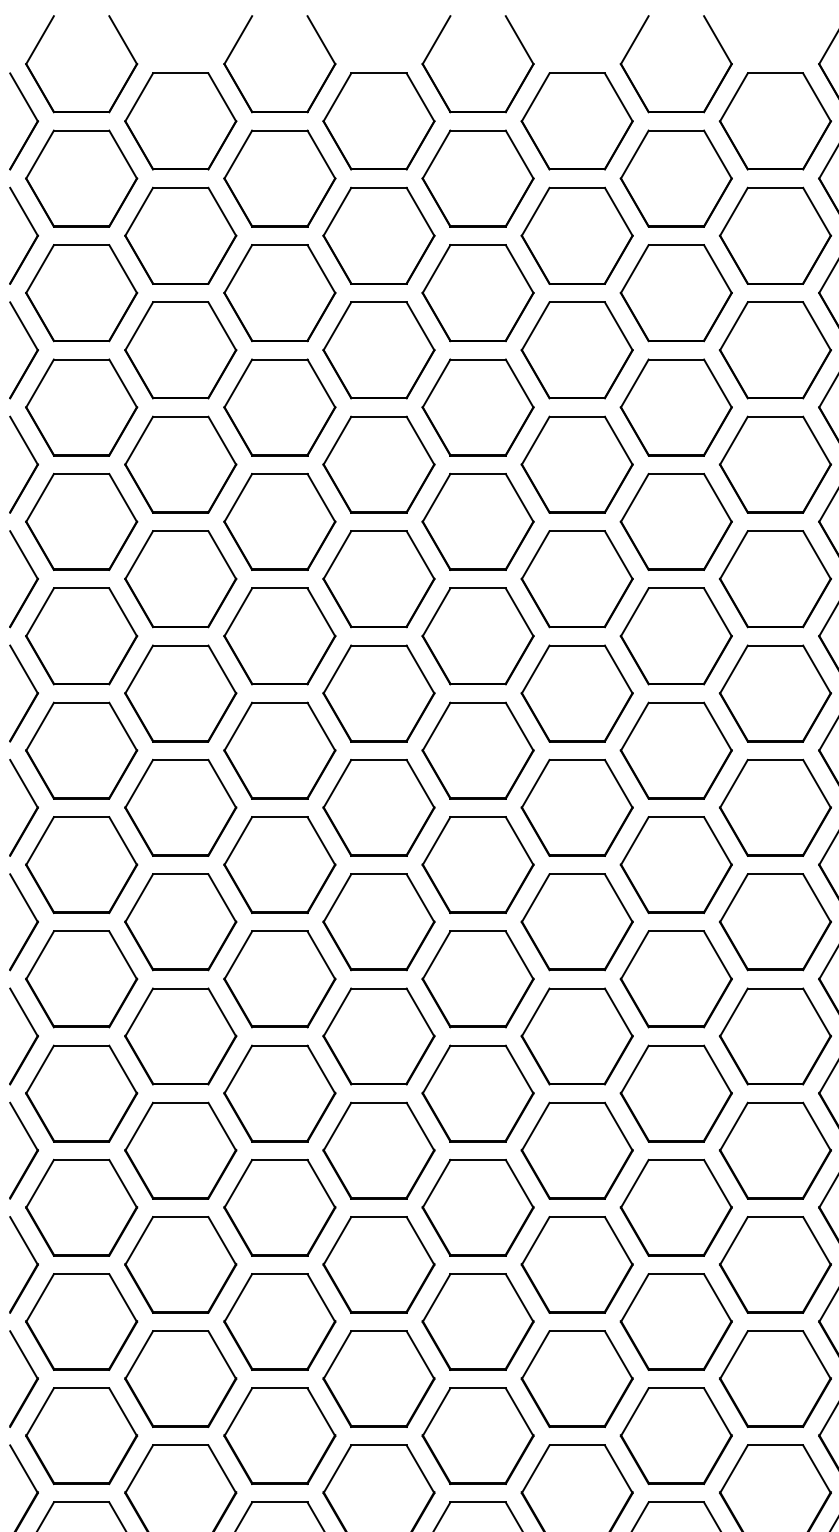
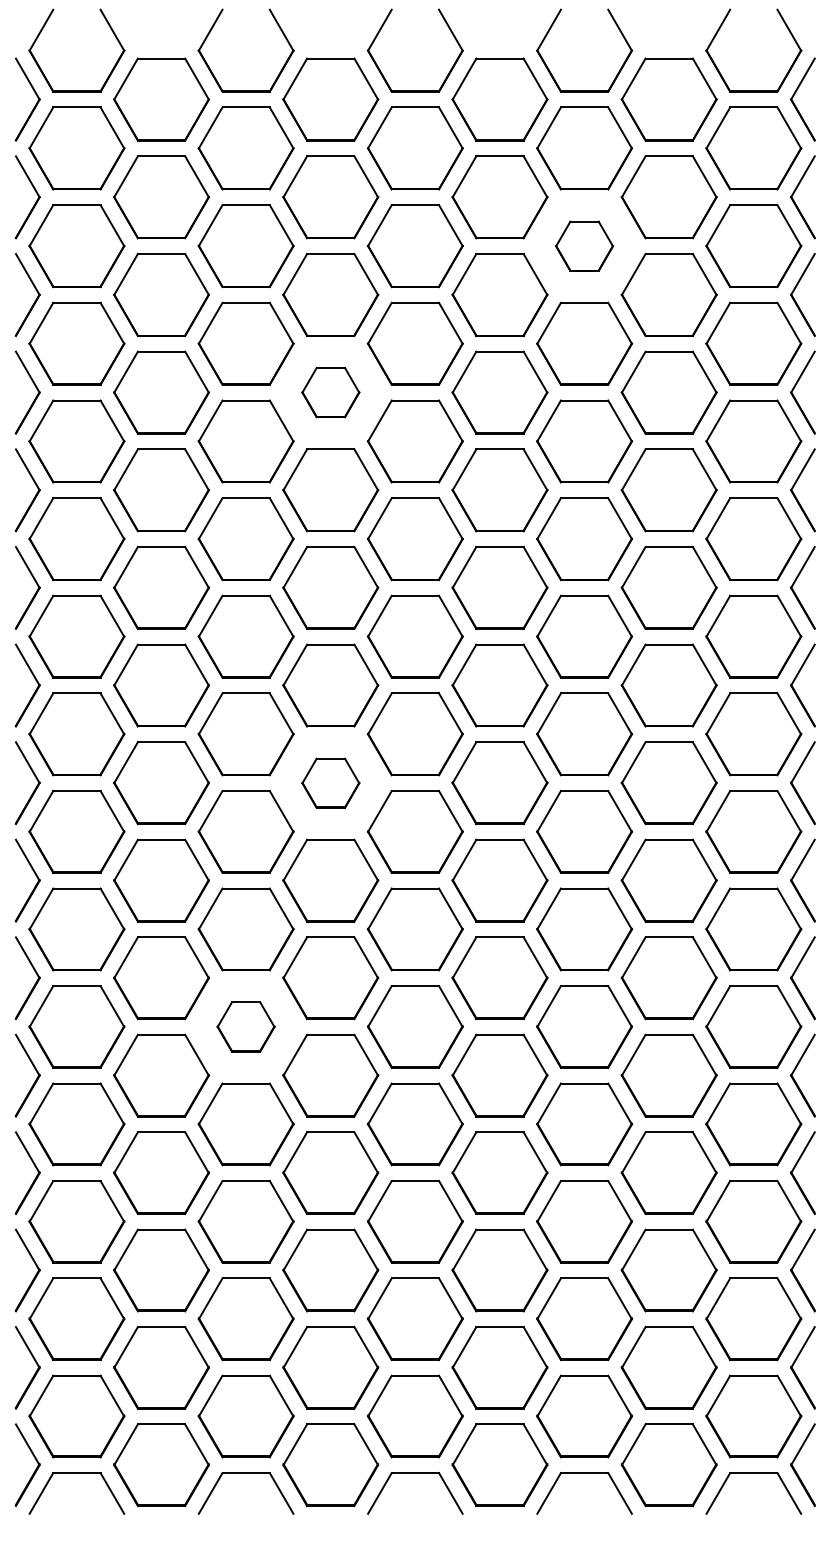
part: (676, 293) -> (584, 246), size x0.6
part: (378, 464) -> (330, 392), size x0.6
part: (378, 922) -> (330, 783), size x0.6
part: (279, 1207) -> (245, 1026), size x0.6

